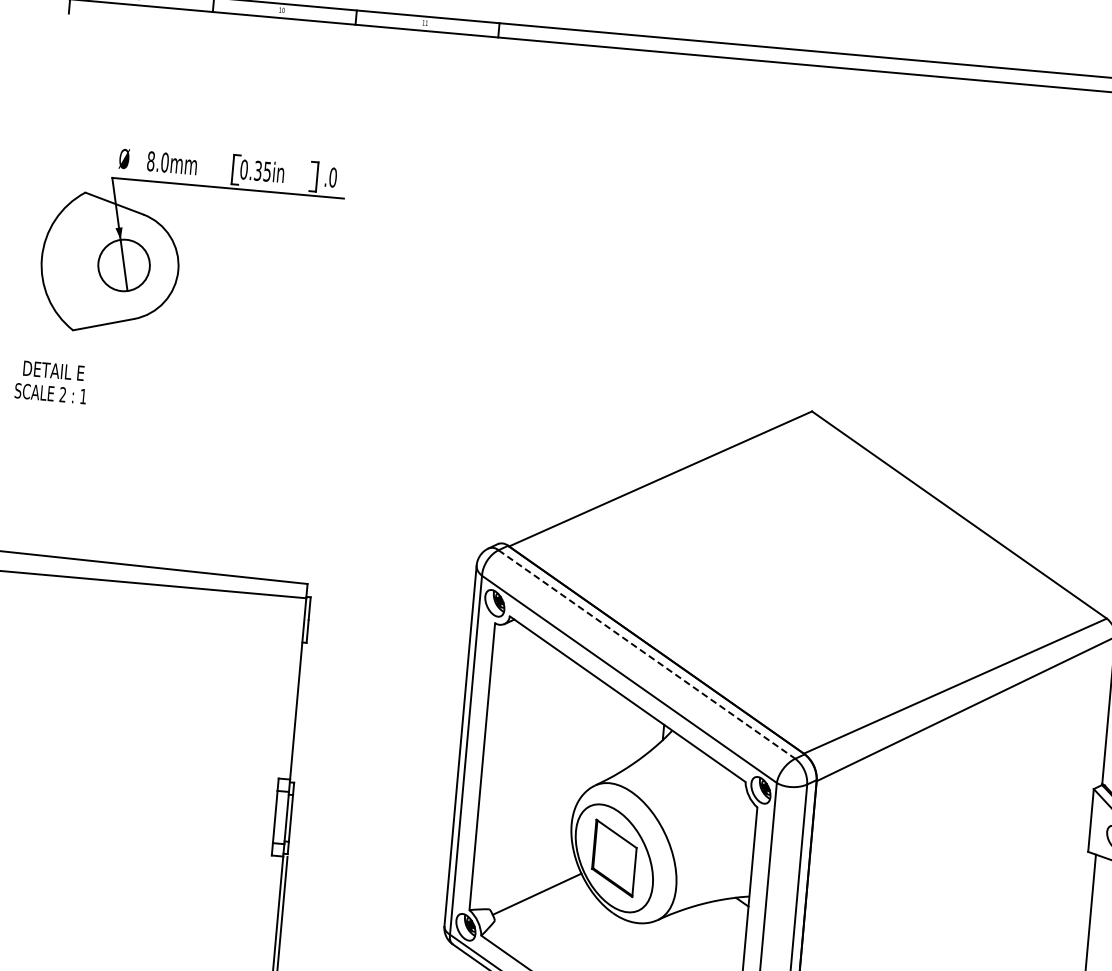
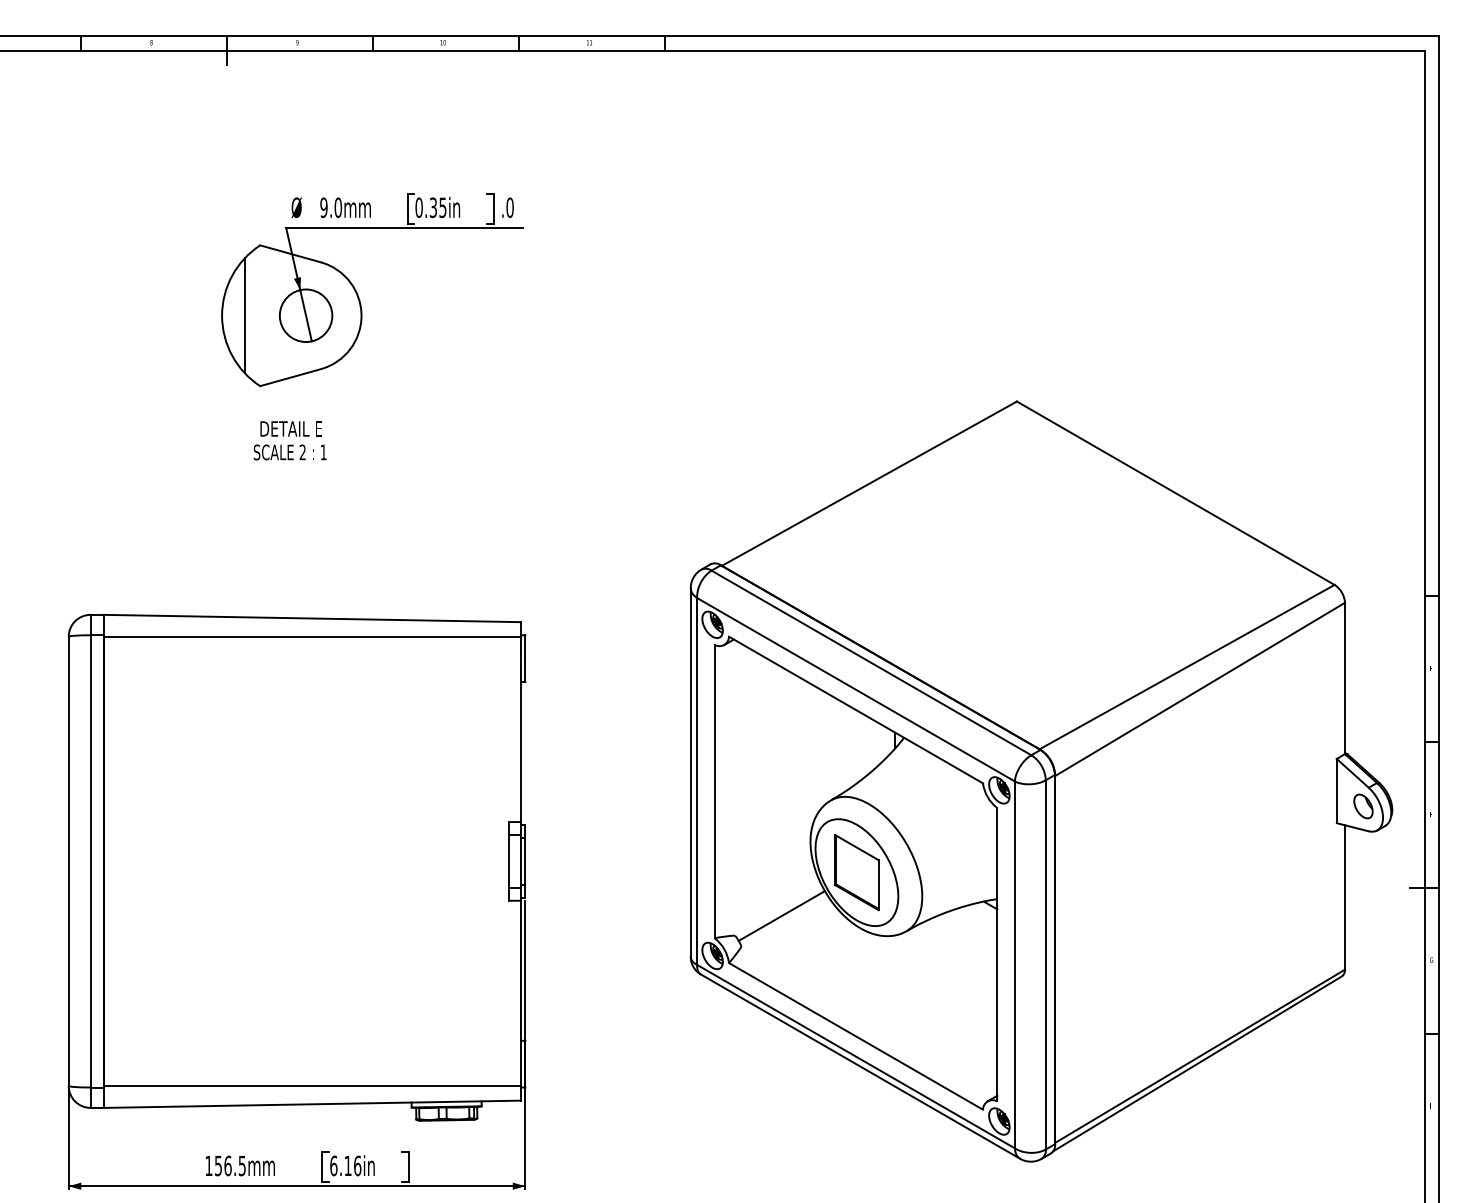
text: (150, 161) -> (323, 207), 8.0mm -> 9.0mm
line: (63, 259) -> (244, 315), added
text: (51, 381) -> (289, 440), moved
line: (646, 654) -> (871, 662), dashed -> solid

